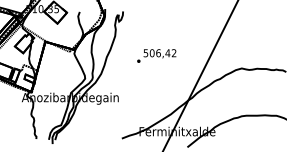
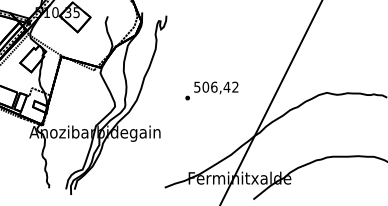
text: (156, 55) -> (211, 90), moved

